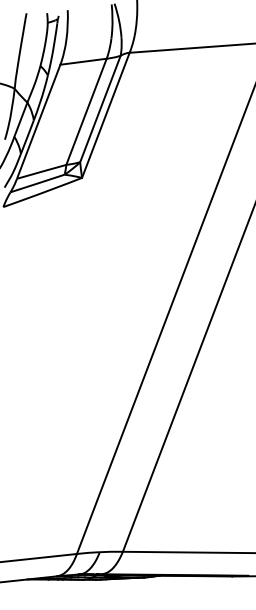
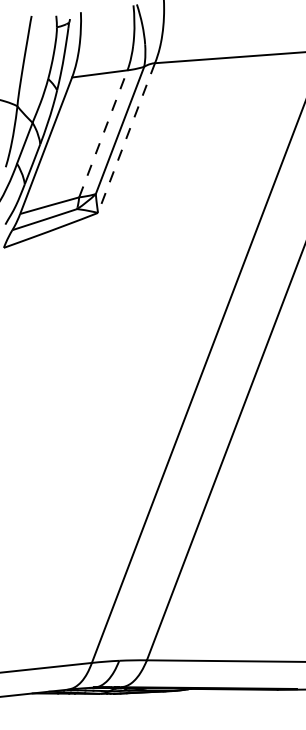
line: (86, 111) -> (103, 133), solid -> dashed
line: (105, 115) -> (126, 138), solid -> dashed

